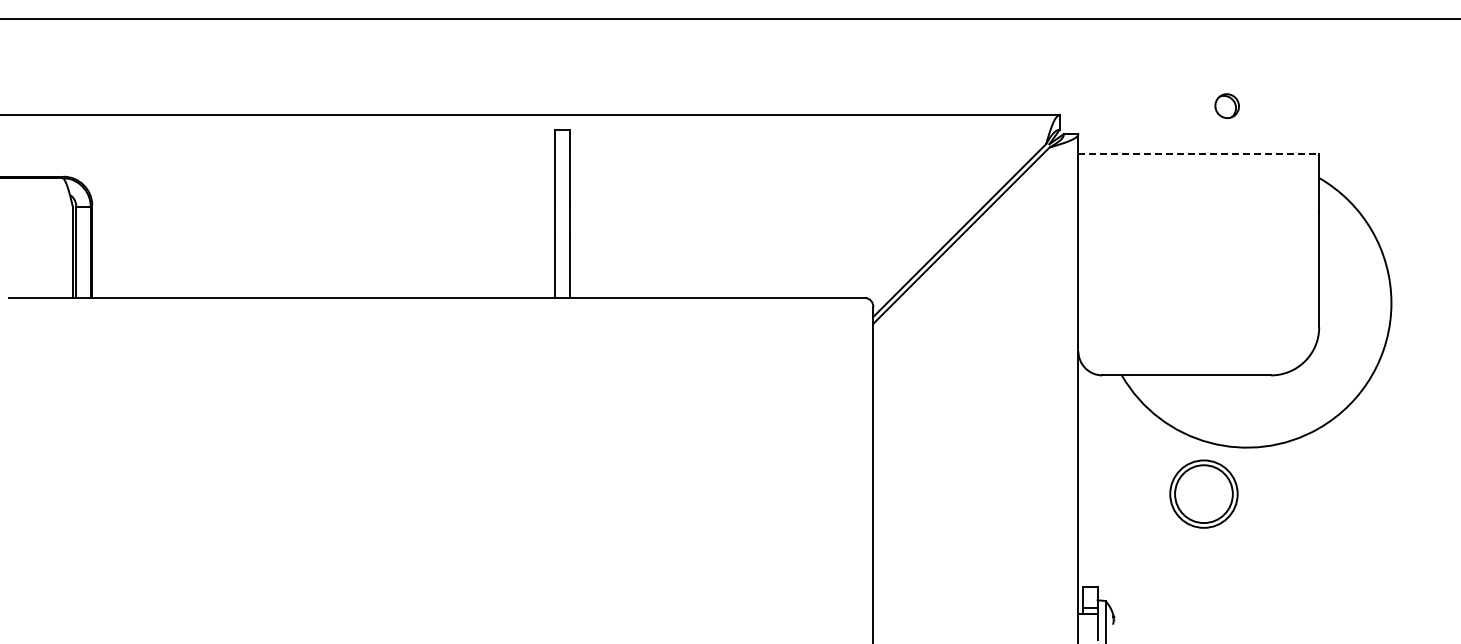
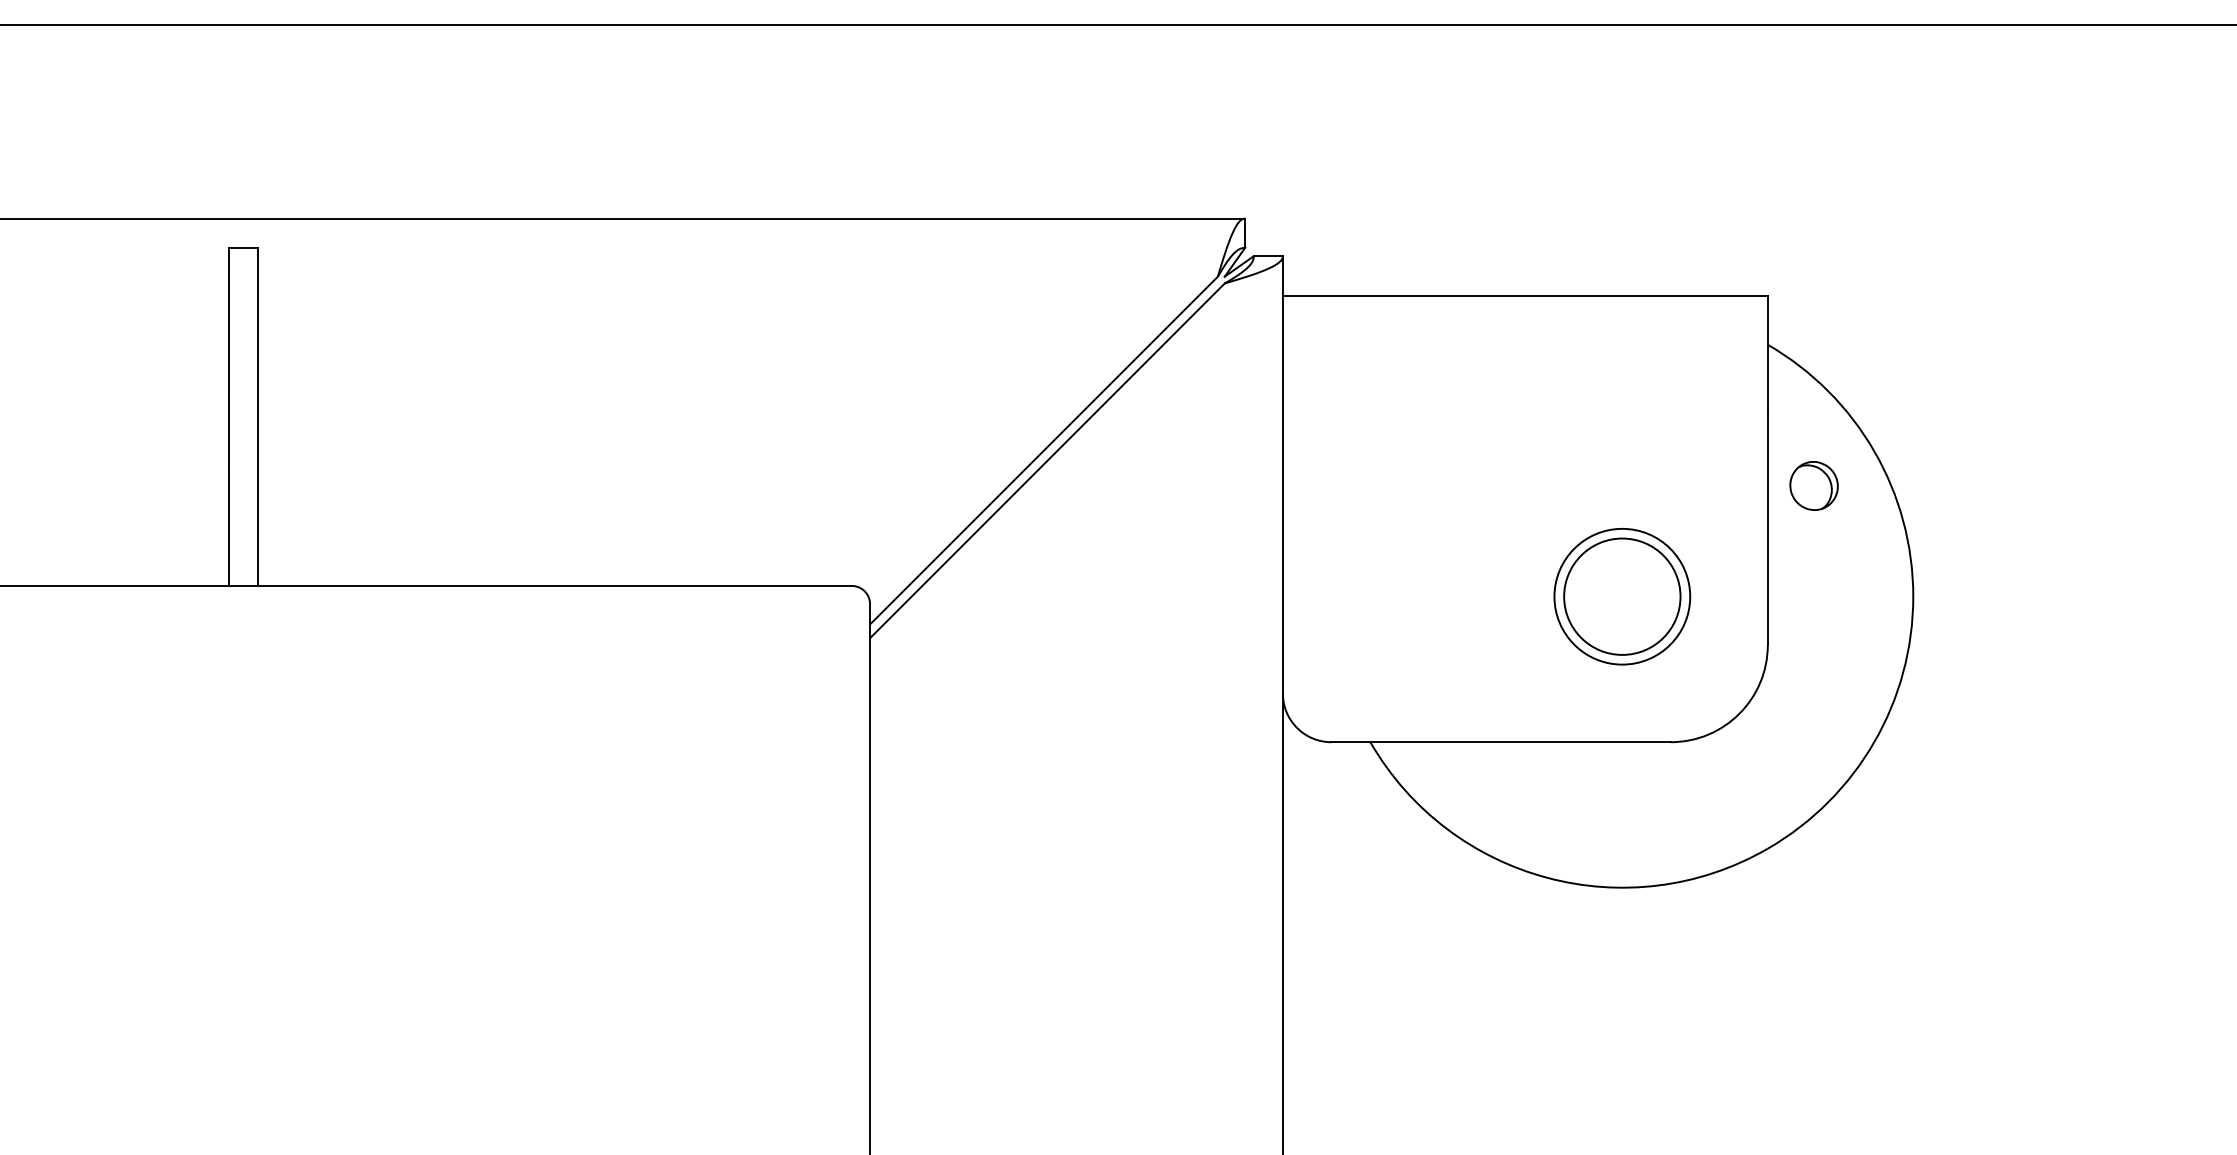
part: (1226, 105) -> (1812, 484), moved
line: (1199, 153) -> (1526, 295), dashed -> solid
part: (1203, 493) -> (1621, 595), moved

